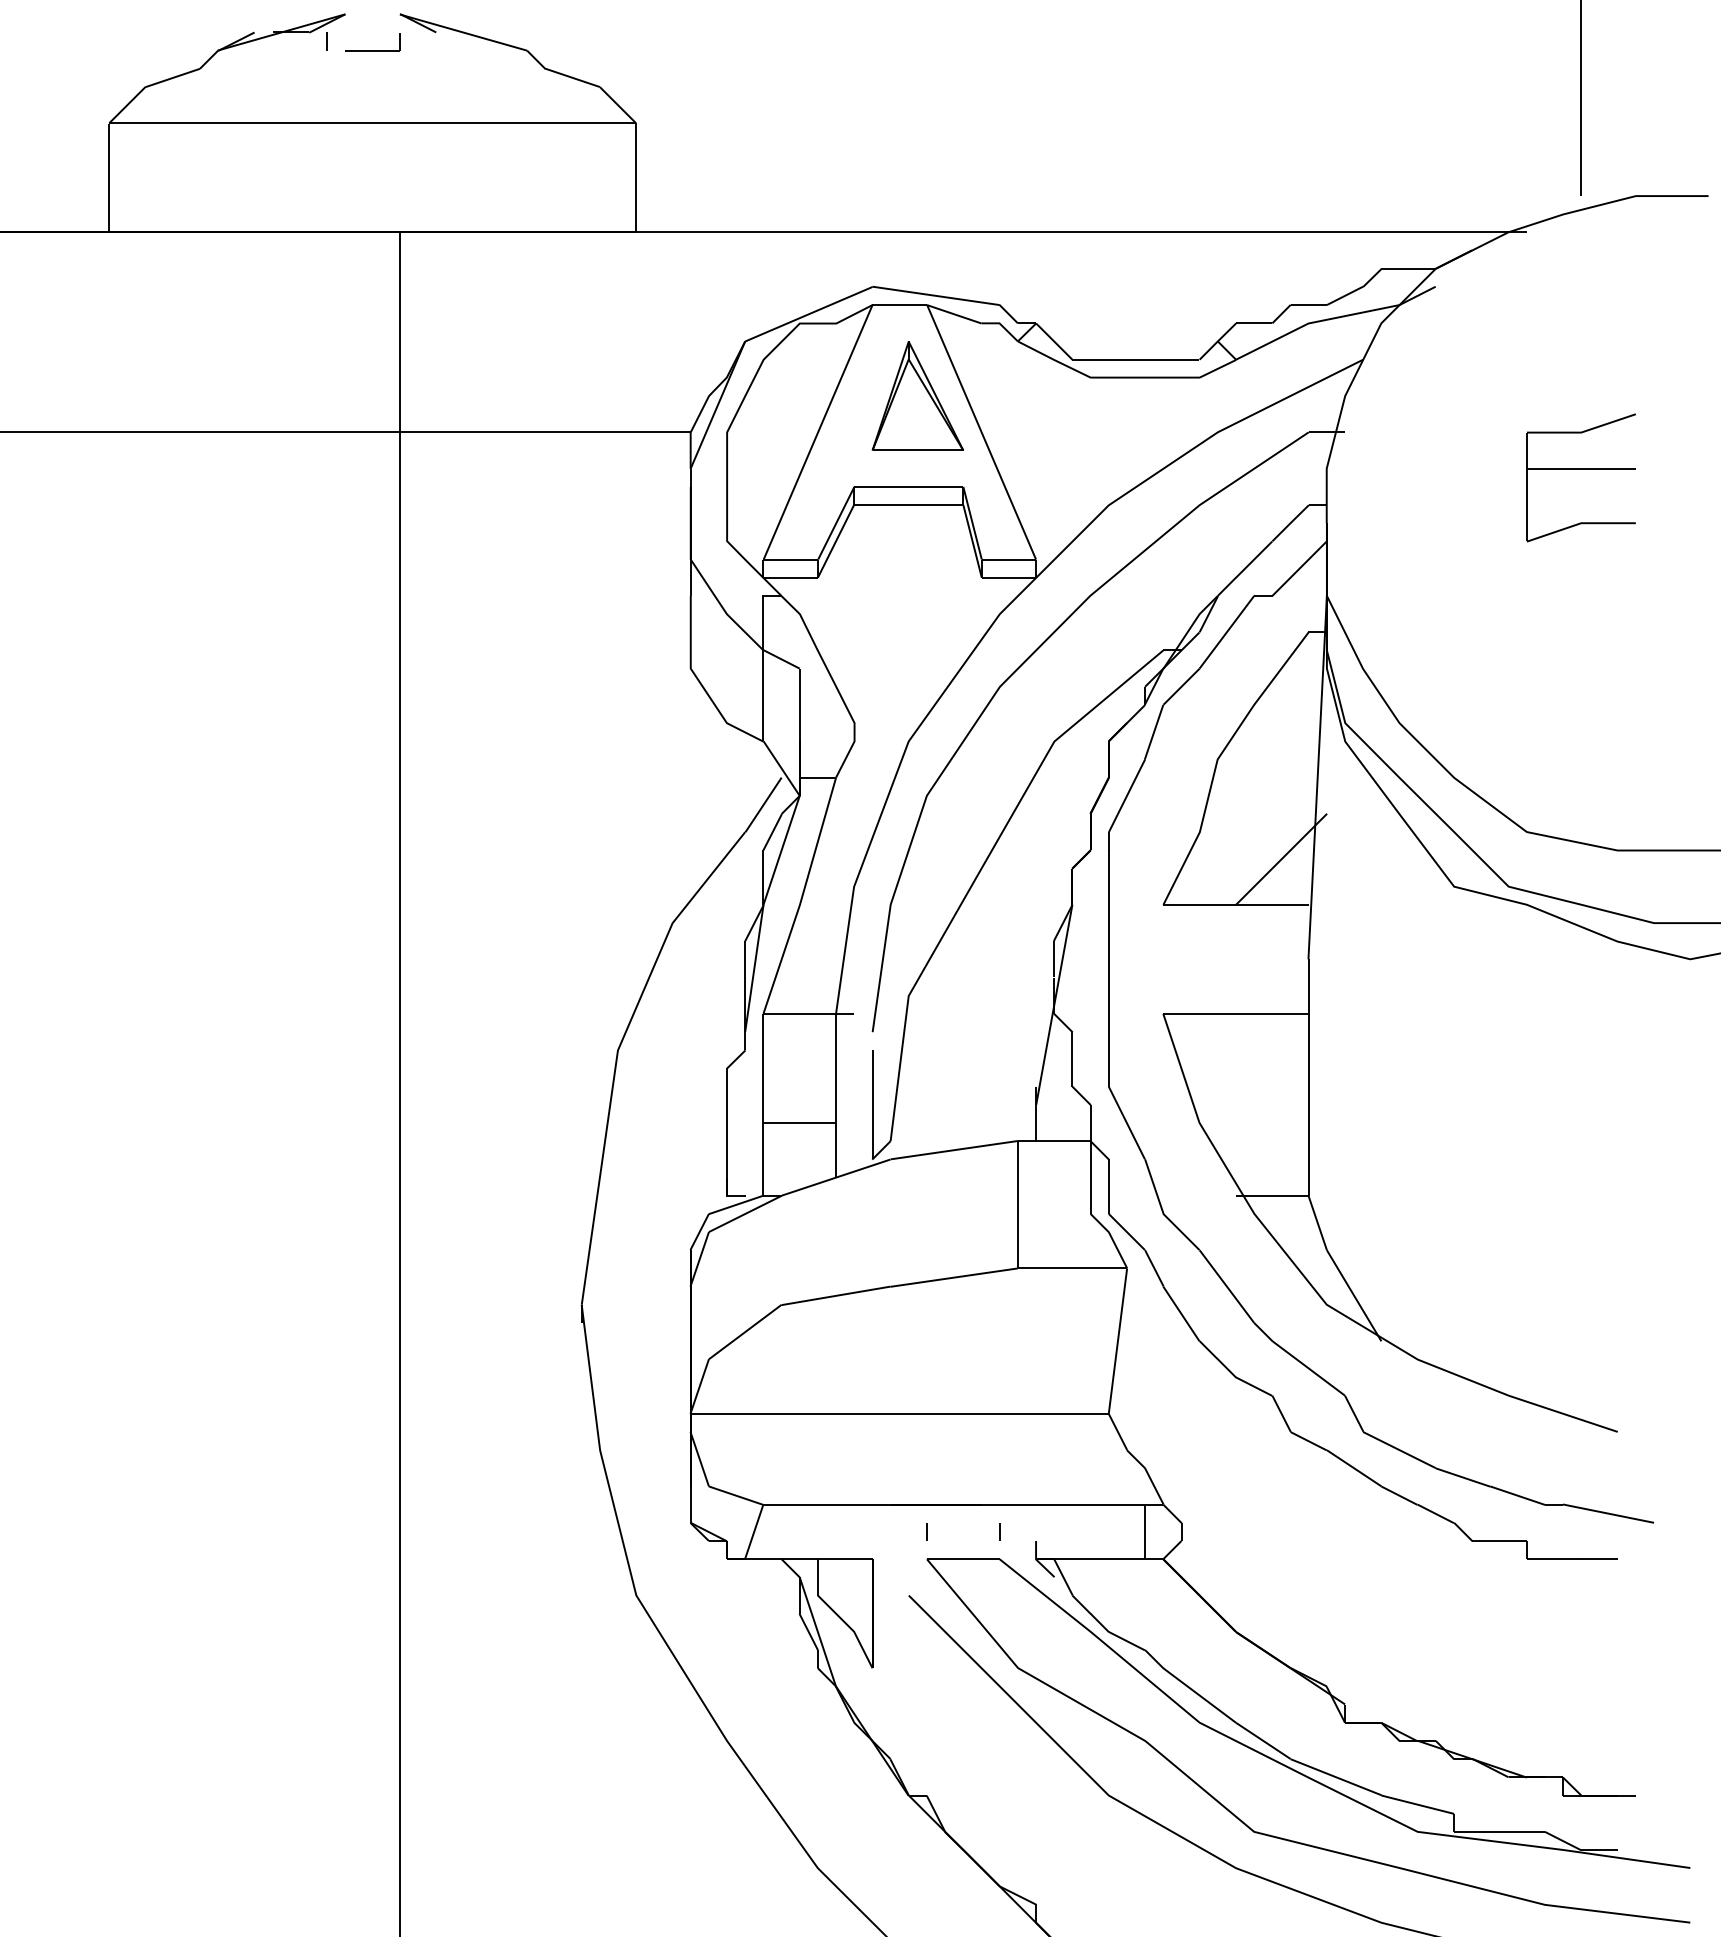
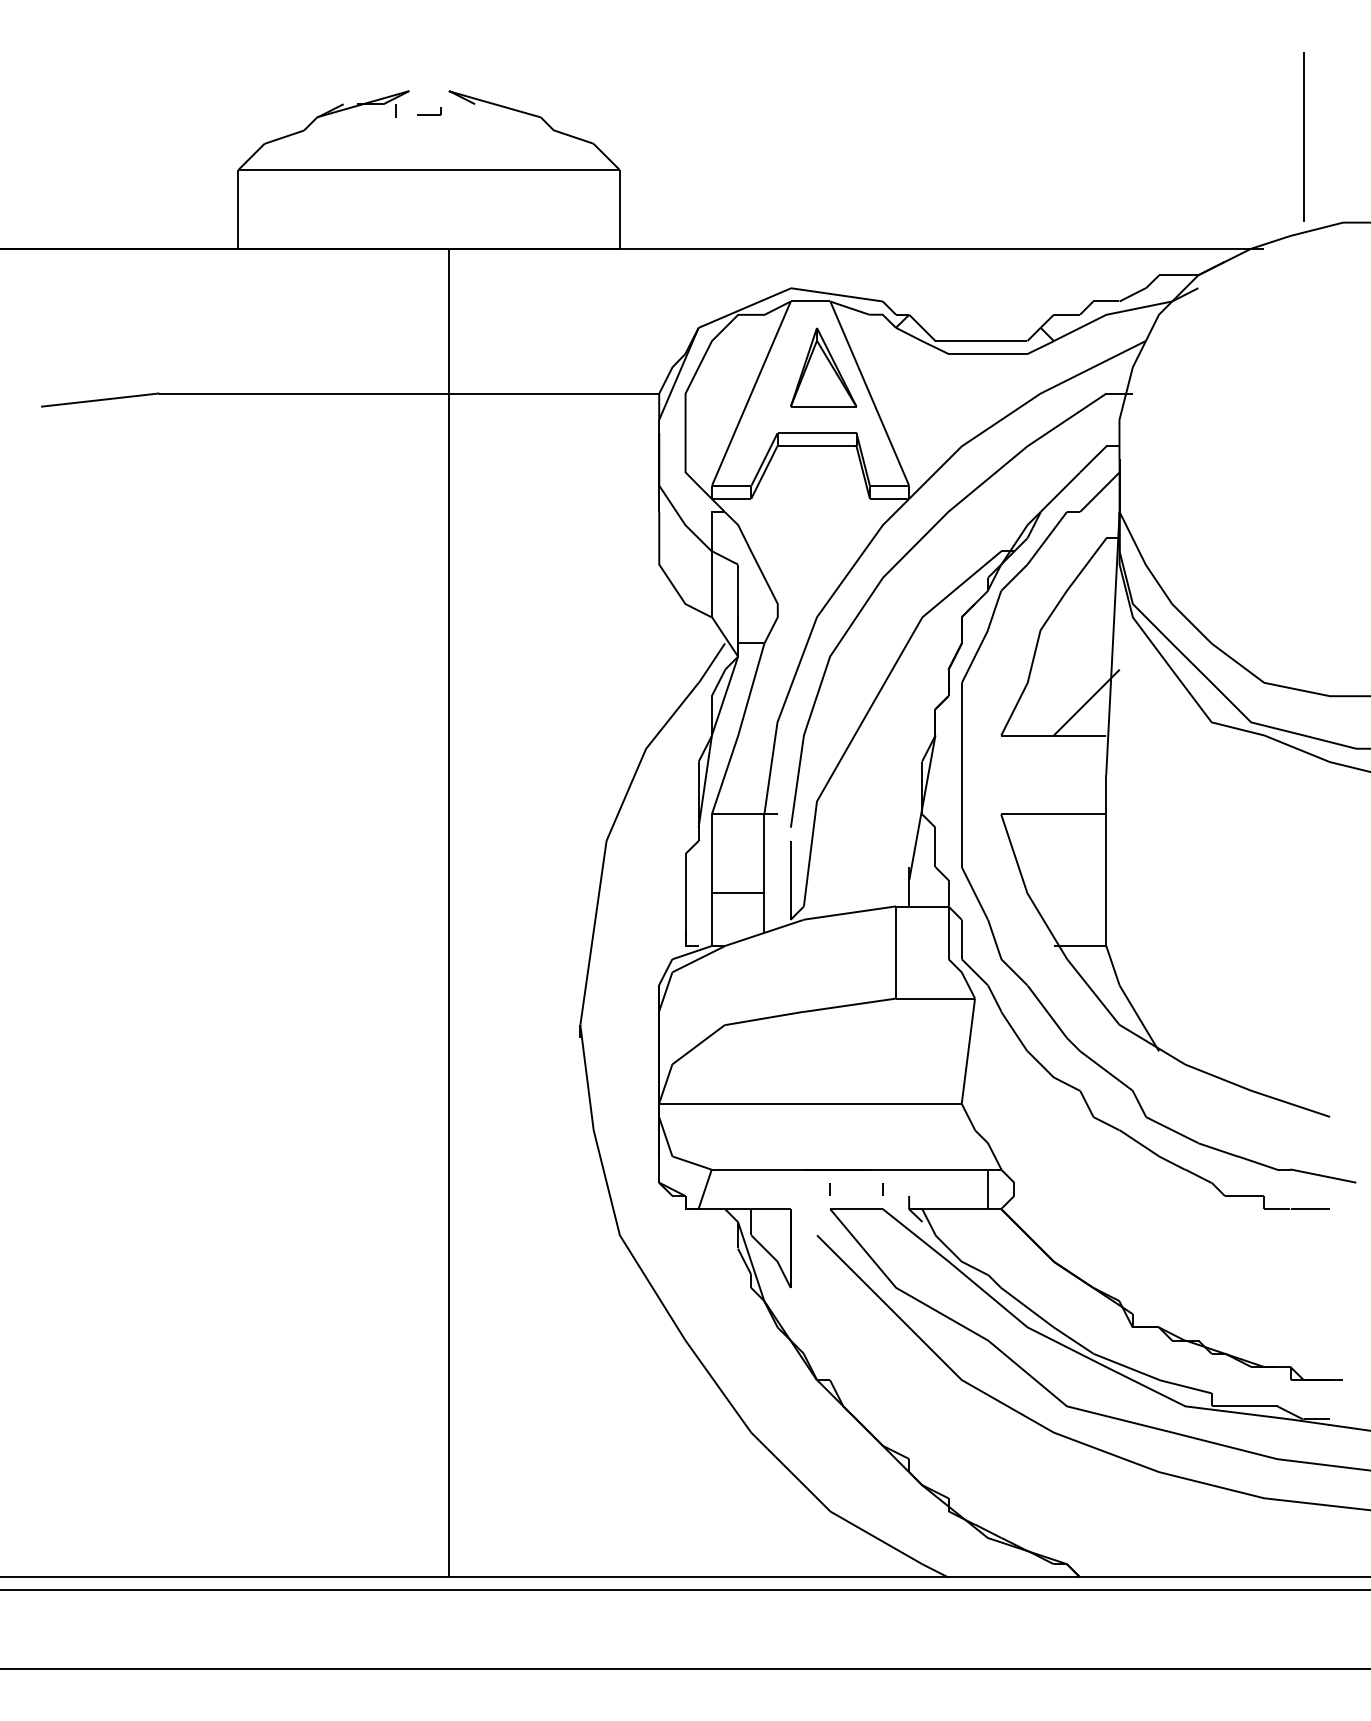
part: (373, 41) -> (429, 110), size x0.6
part: (1581, 477) -> (1303, 426), removed

